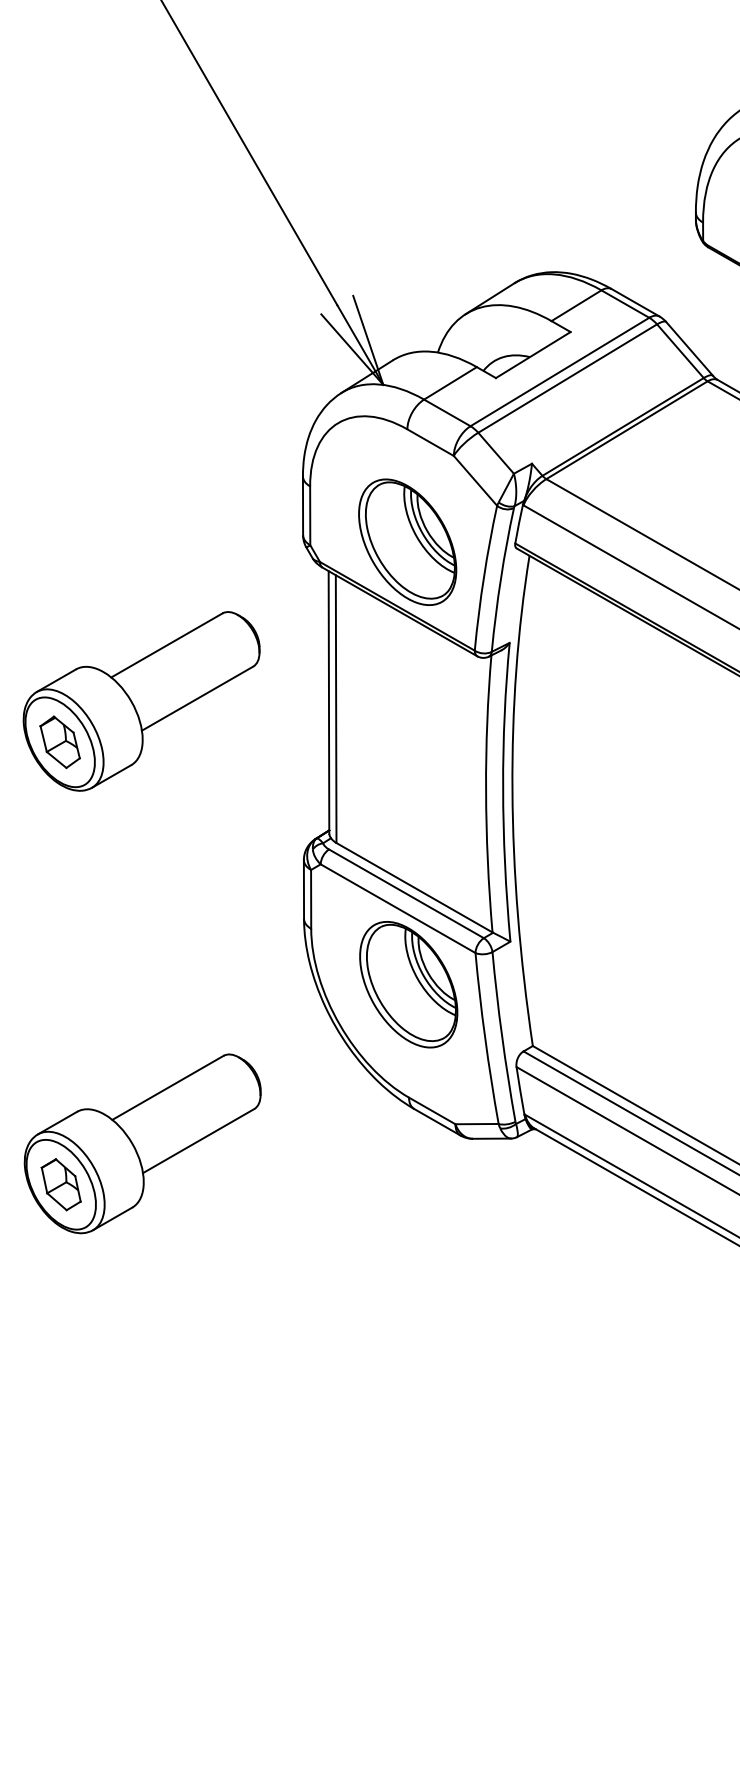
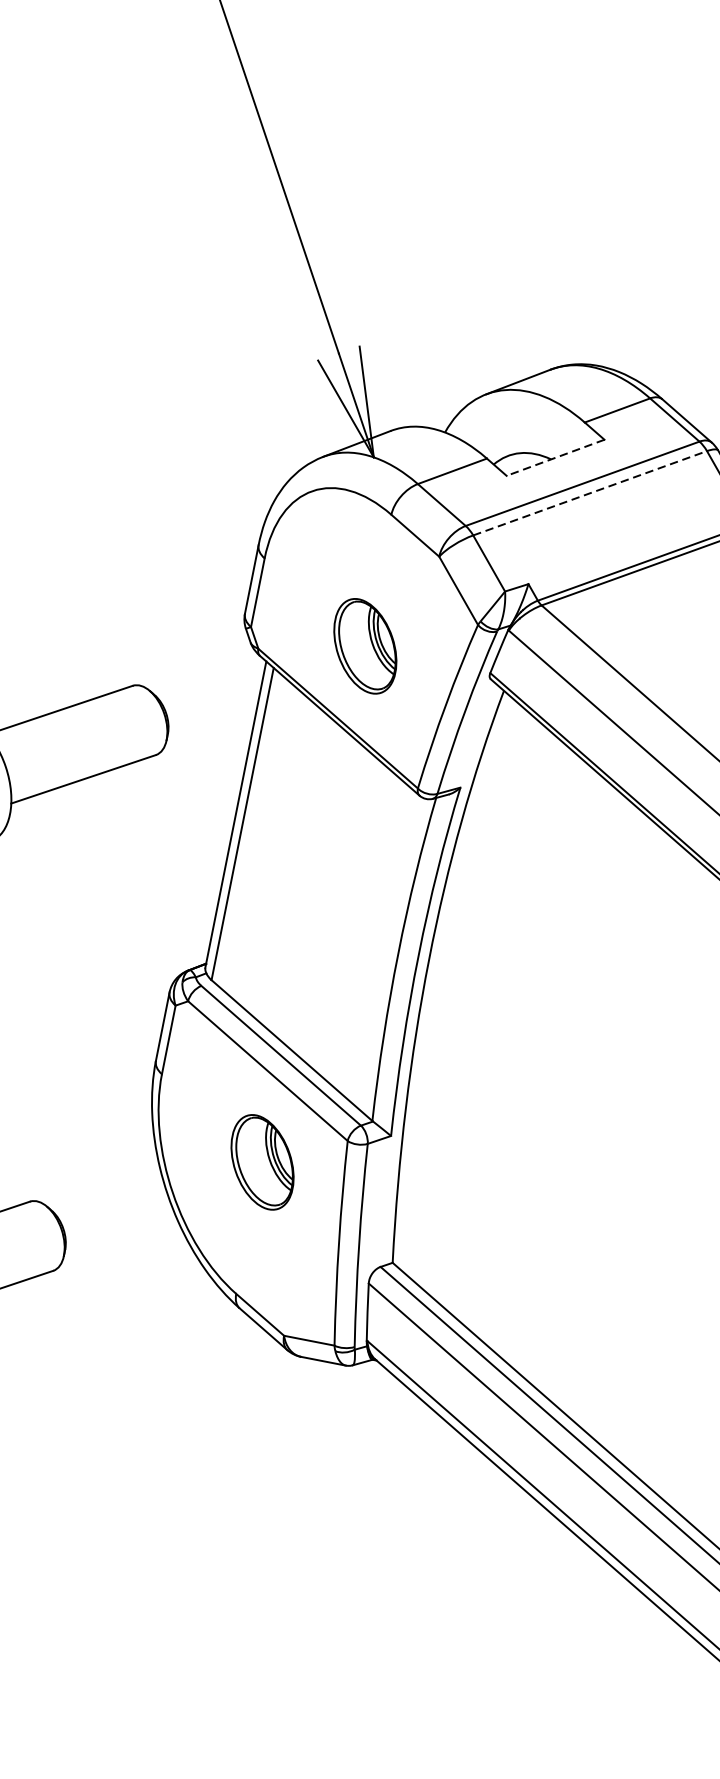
line: (533, 355) -> (555, 458), solid -> dashed
line: (567, 378) -> (589, 493), solid -> dashed
part: (407, 541) -> (365, 645), size x0.6
part: (408, 984) -> (262, 1161), size x0.6

